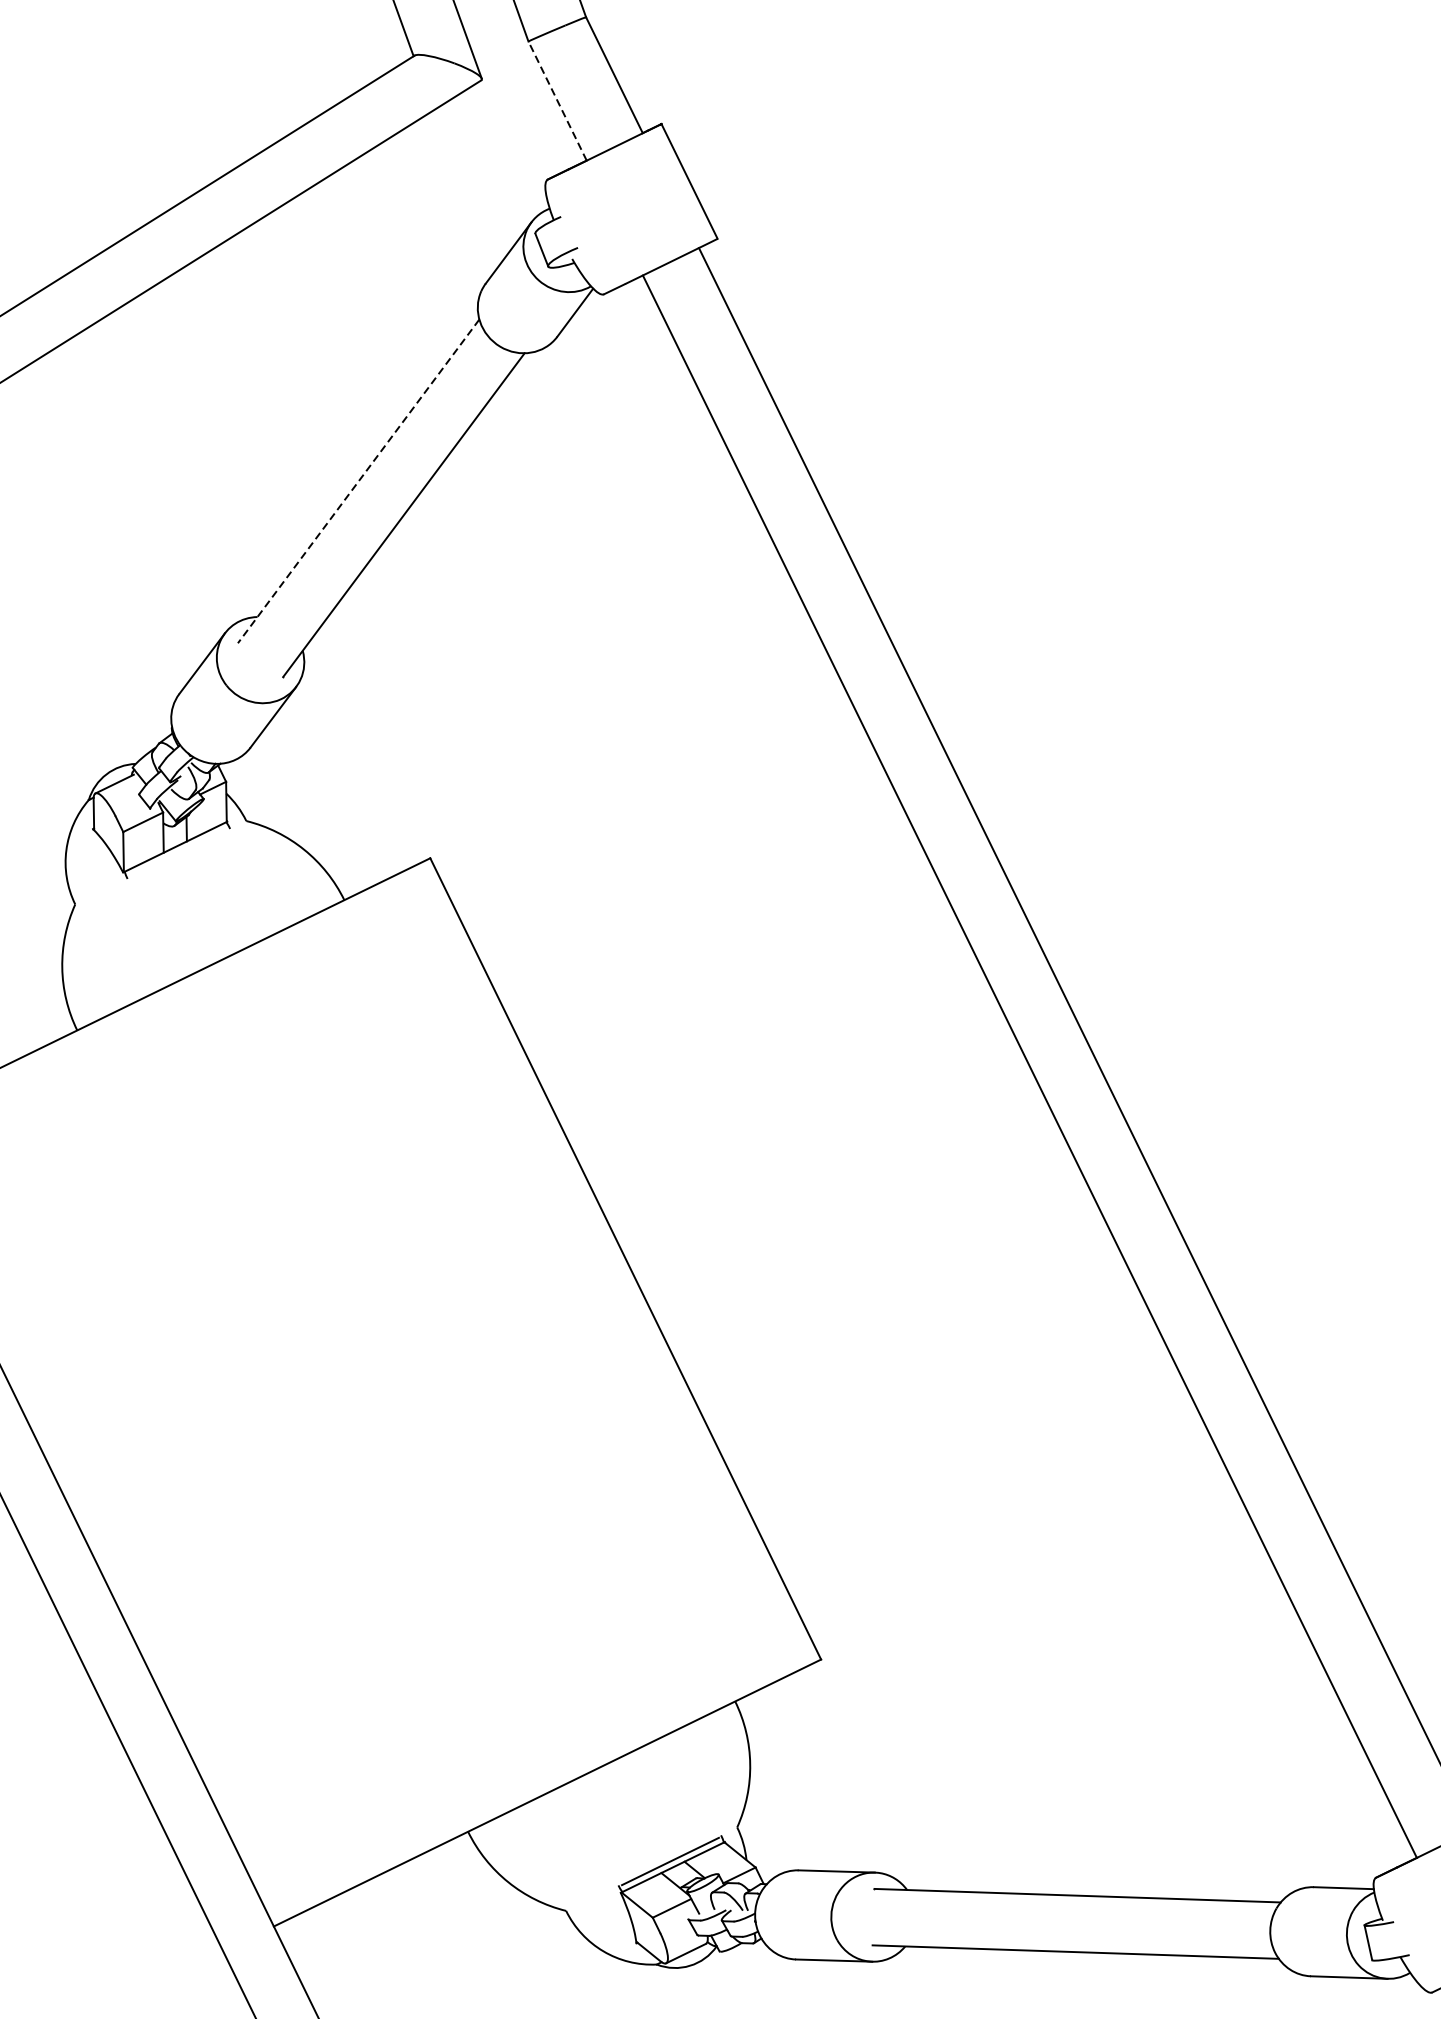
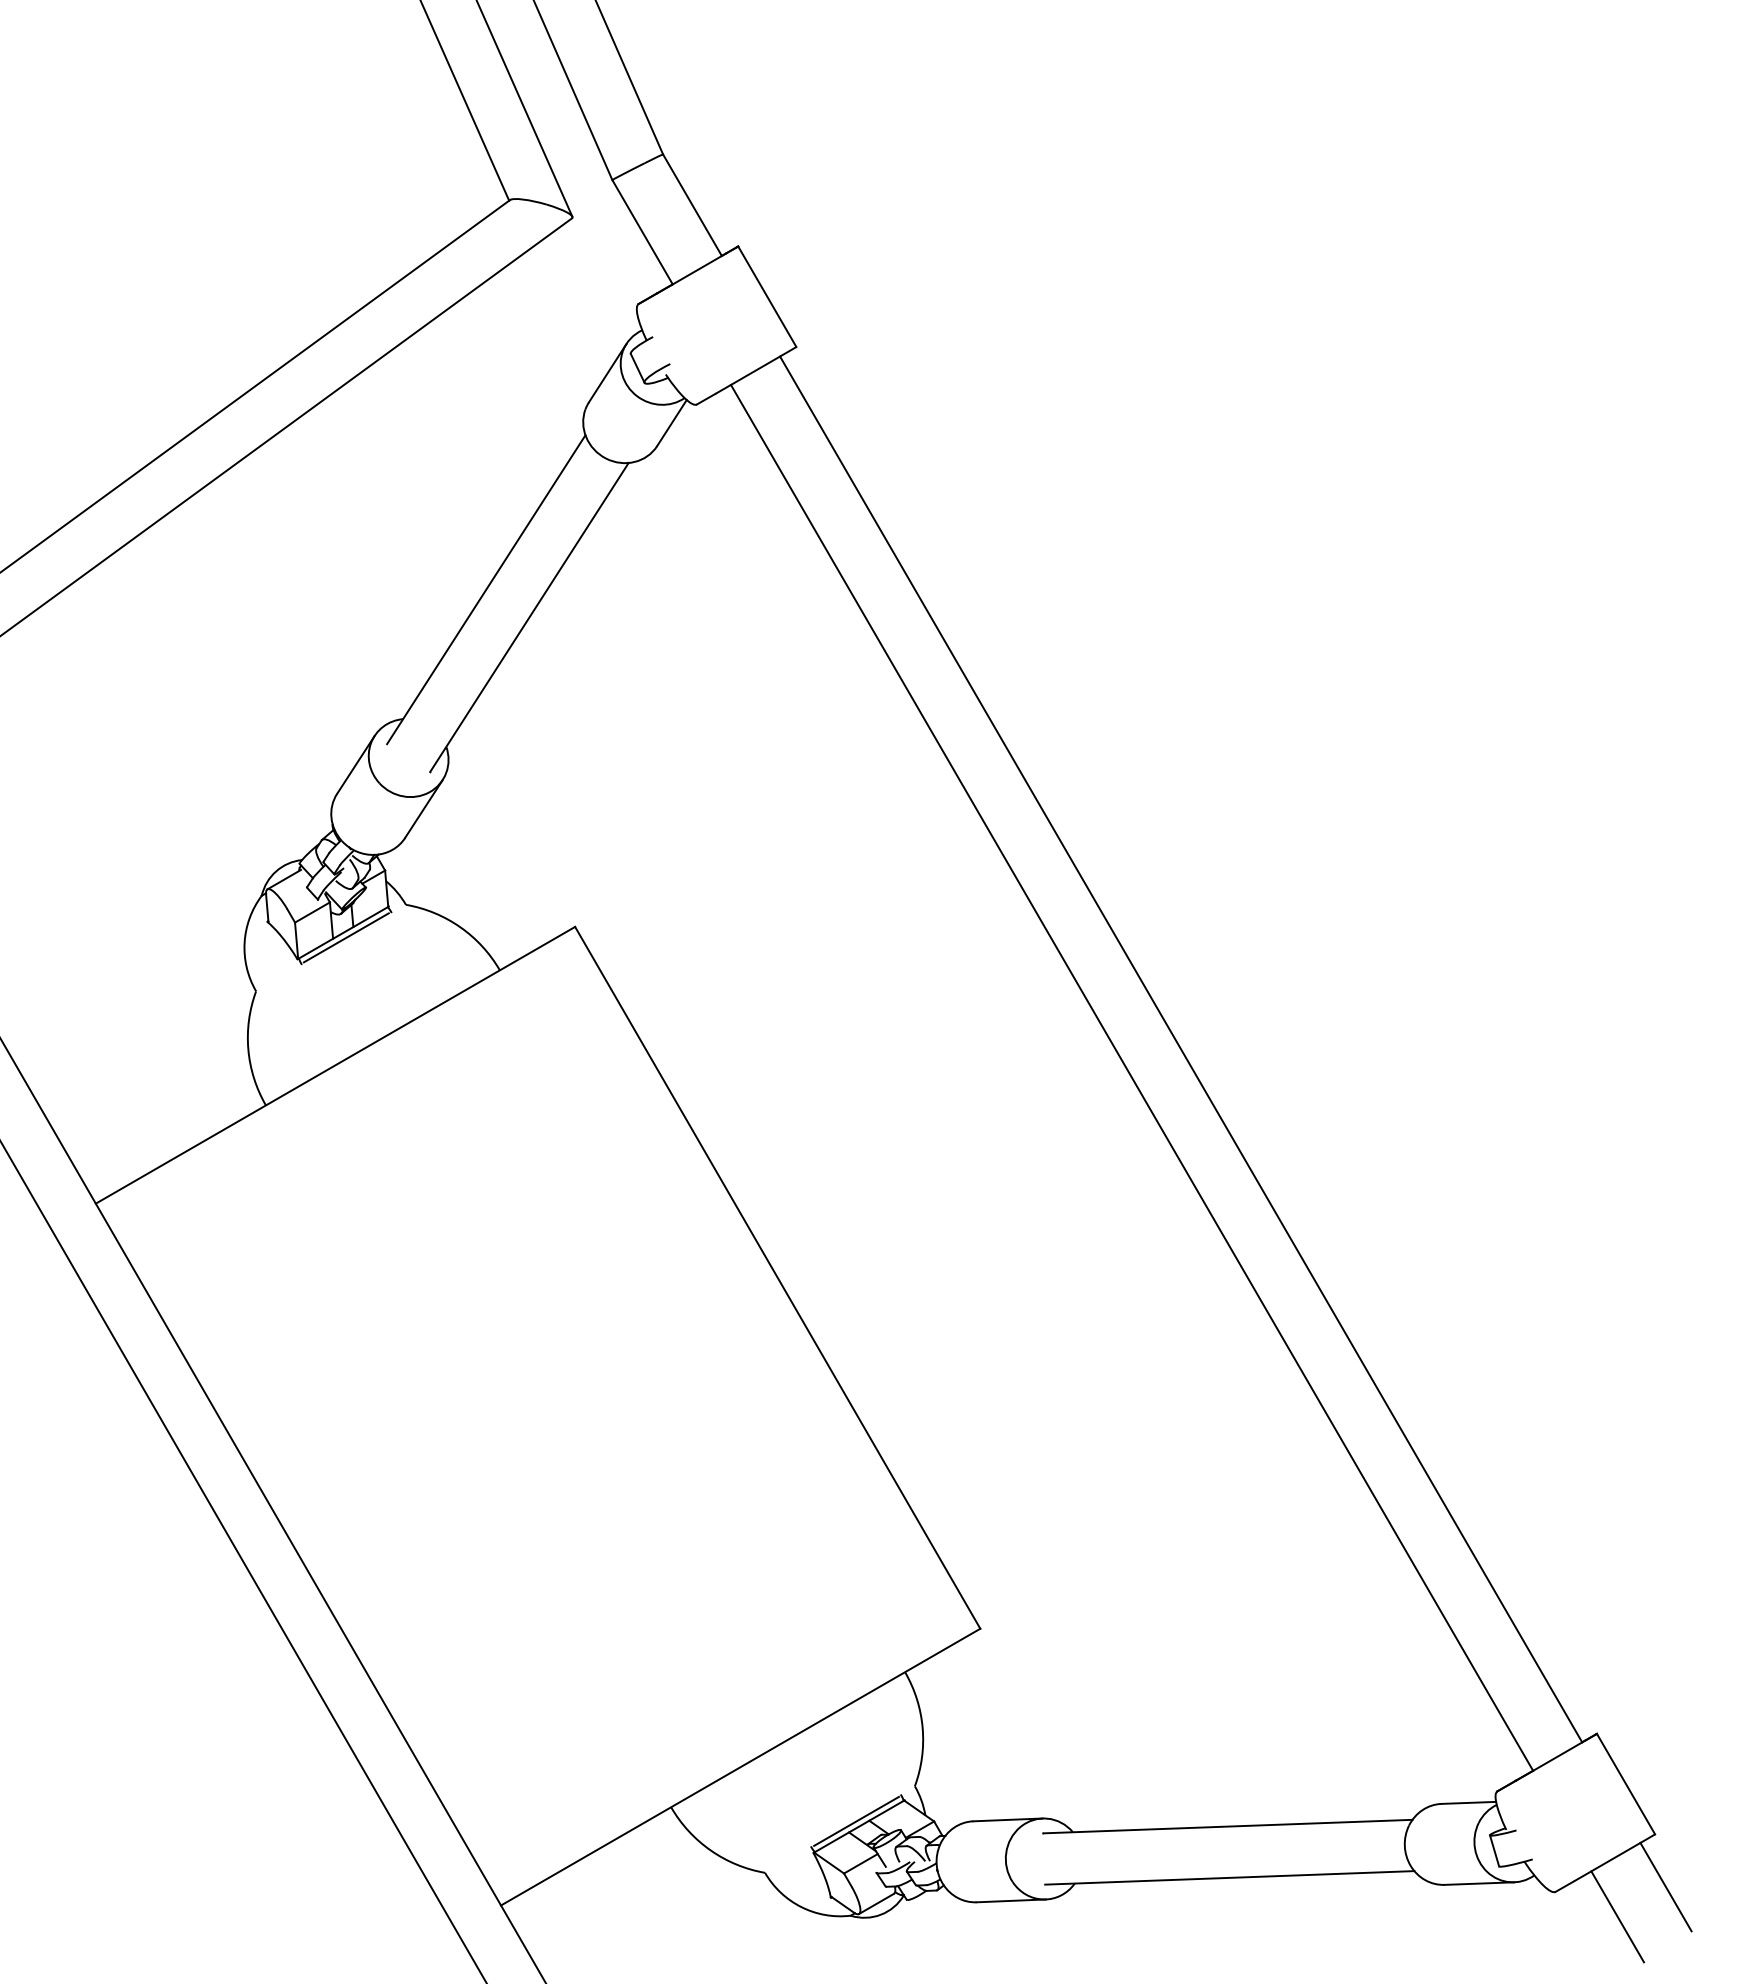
line: (557, 100) -> (642, 231), dashed -> solid
line: (358, 481) -> (486, 589), dashed -> solid
line: (177, 852) -> (345, 937), added

